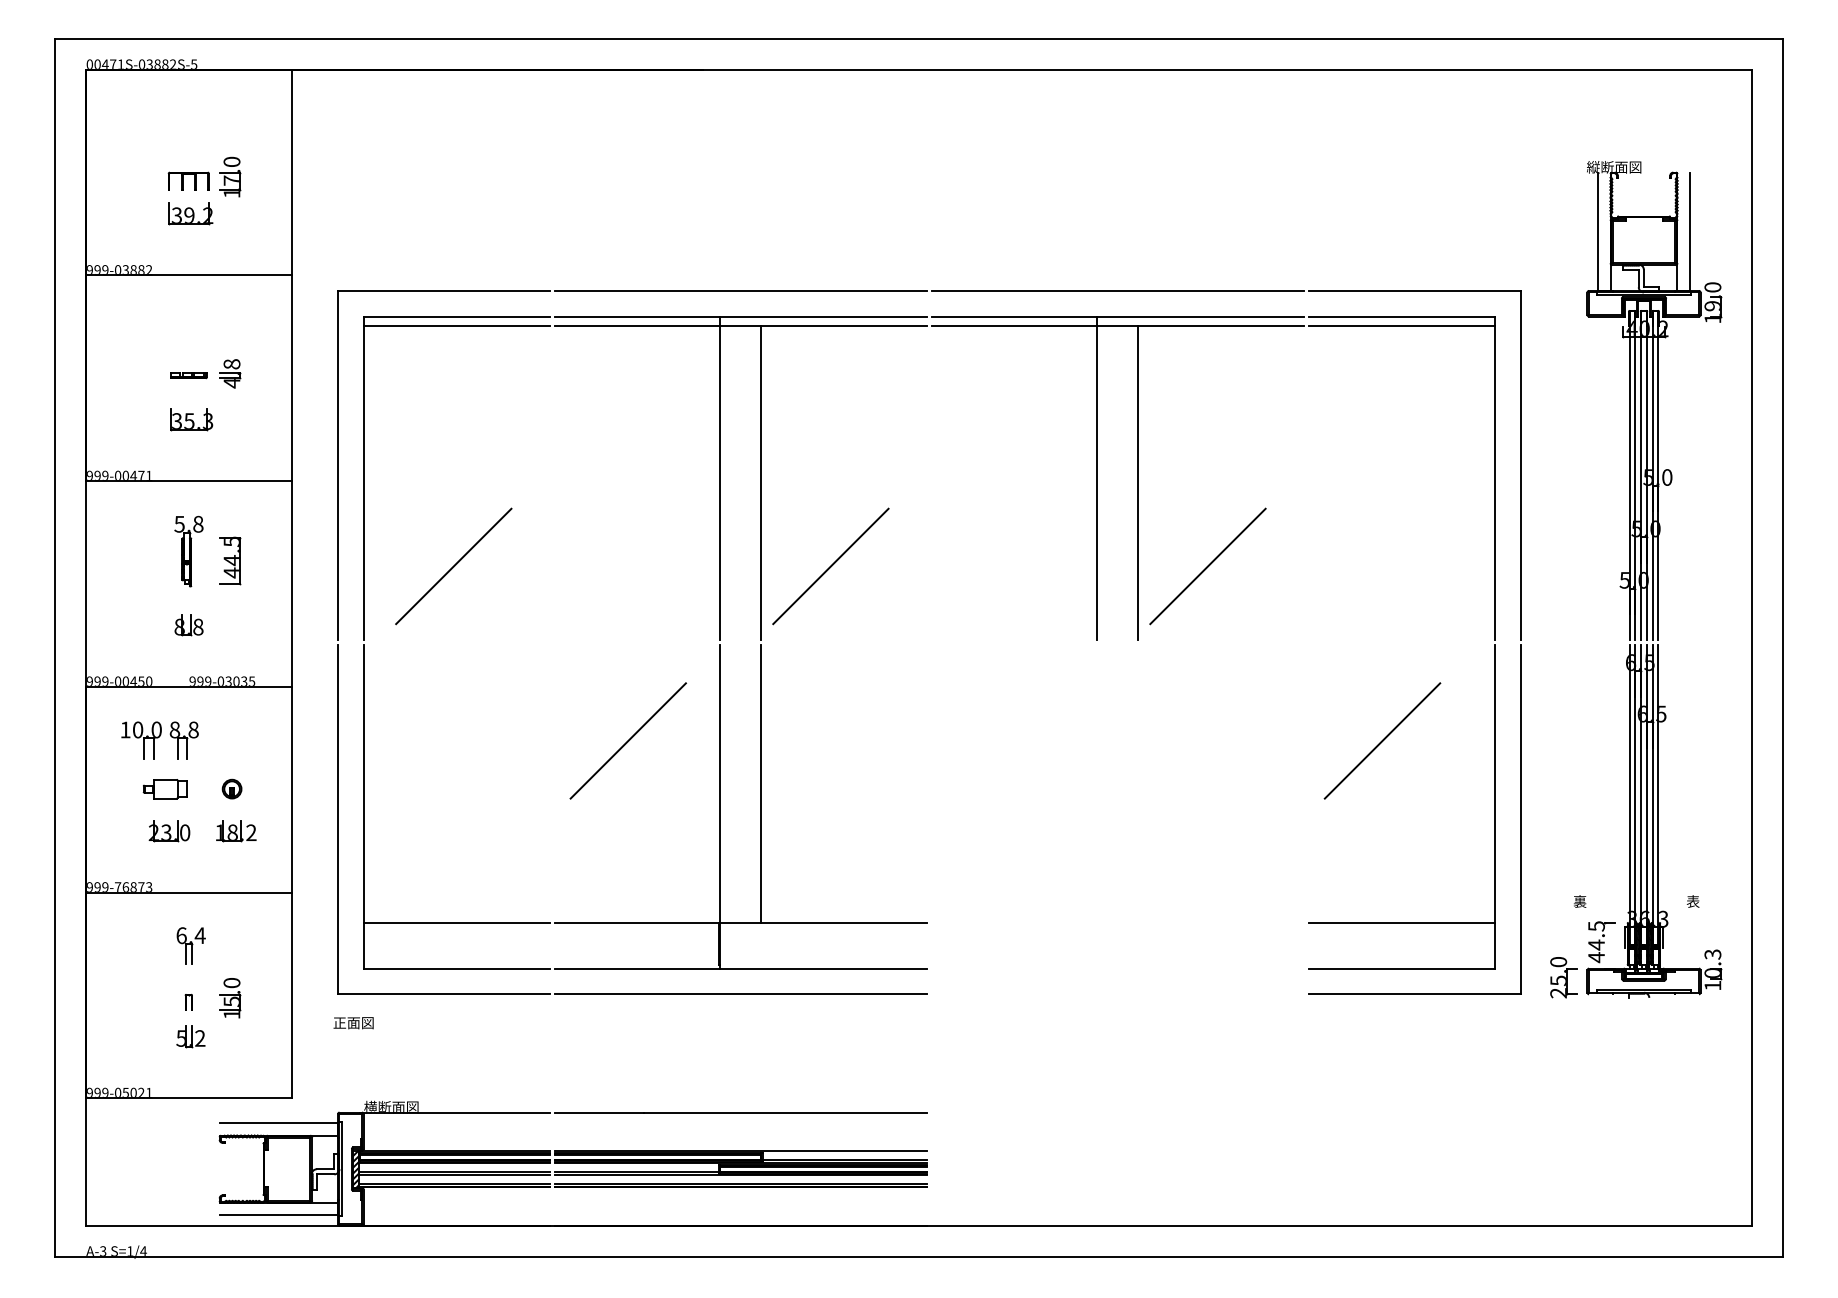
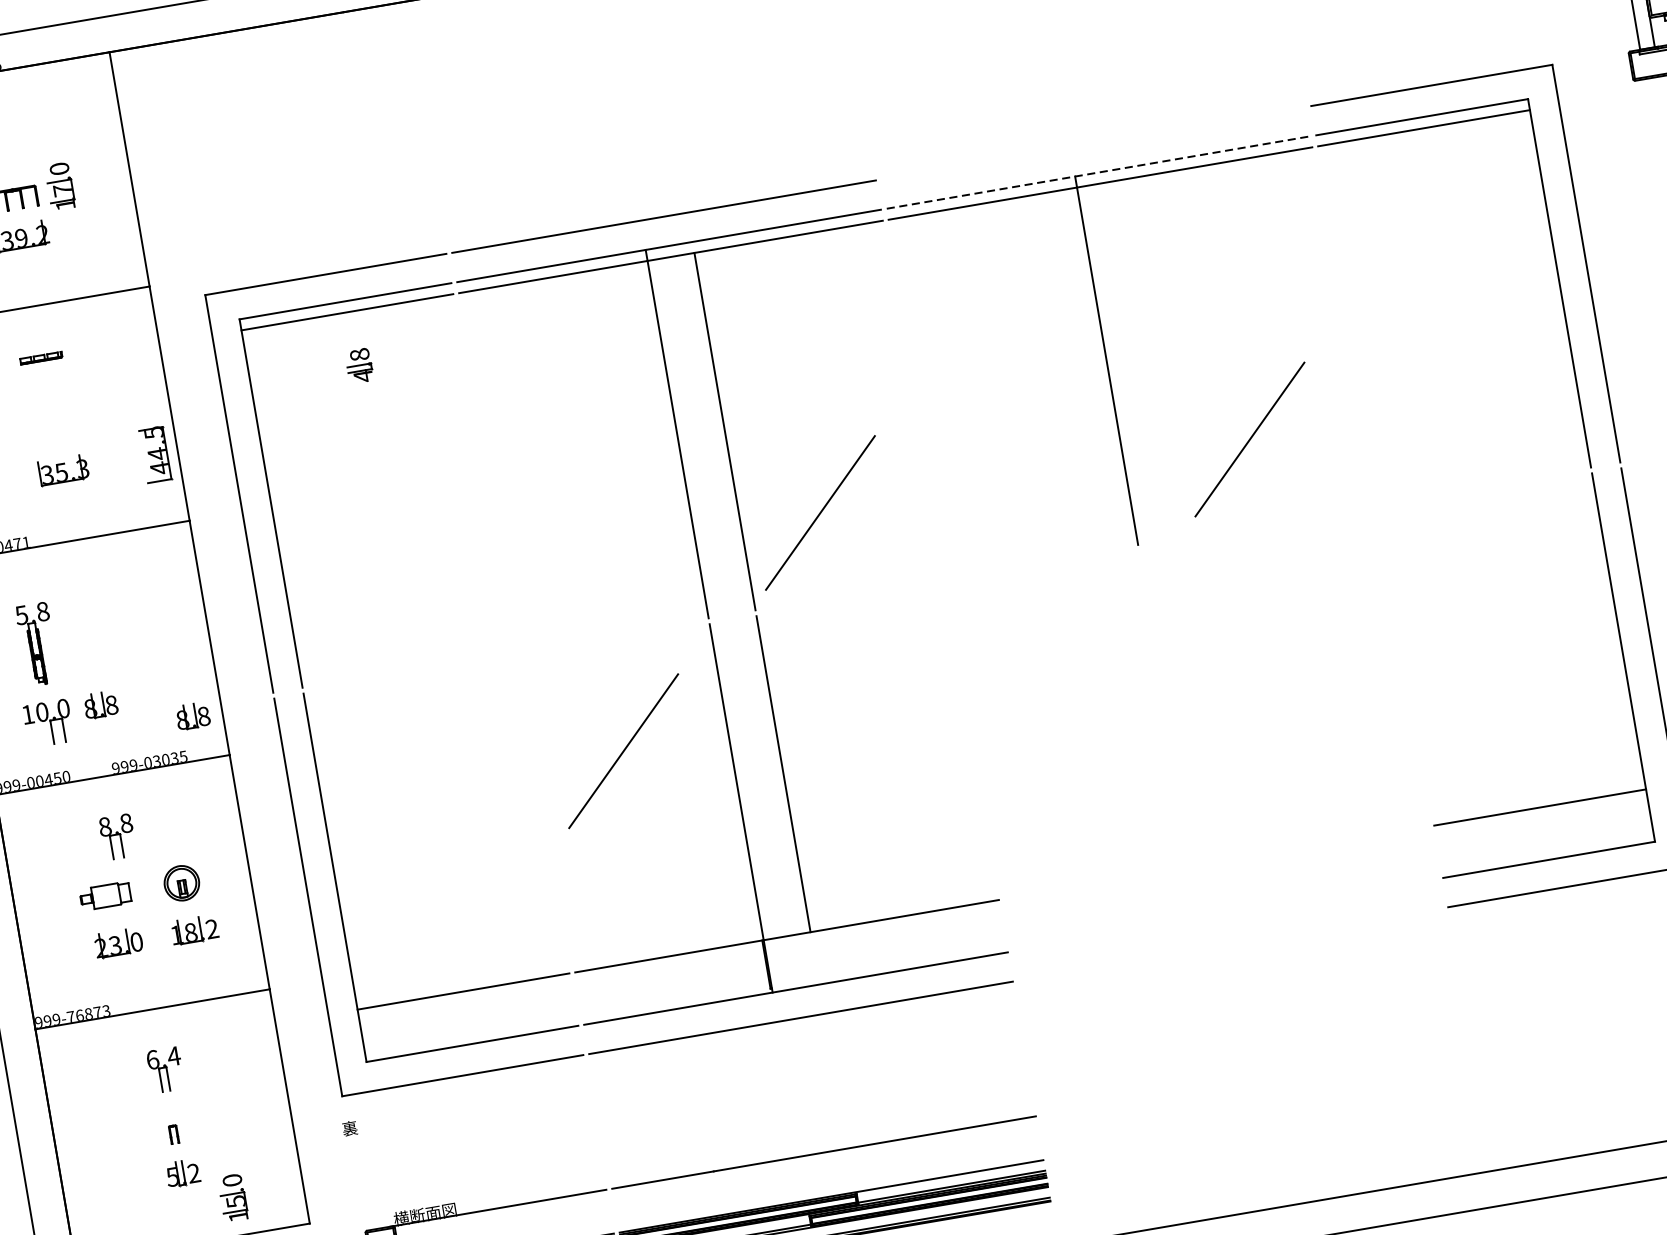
line: (1117, 290) -> (1093, 142), removed
line: (1117, 316) -> (1098, 172), solid -> dashed
part: (230, 373) -> (359, 365), moved
part: (188, 375) -> (40, 357), moved
line: (1138, 483) -> (1154, 358), removed
part: (188, 551) -> (37, 644), moved
part: (230, 560) -> (155, 454), moved
line: (453, 566) -> (390, 586), removed
part: (265, 648) -> (192, 716), added
part: (141, 740) -> (48, 723), moved
line: (1382, 740) -> (1482, 603), removed
part: (231, 788) -> (180, 882), size x1.6
part: (230, 998) -> (233, 1198), moved
text: (353, 1022) -> (365, 1125), 正面図 -> 裏

